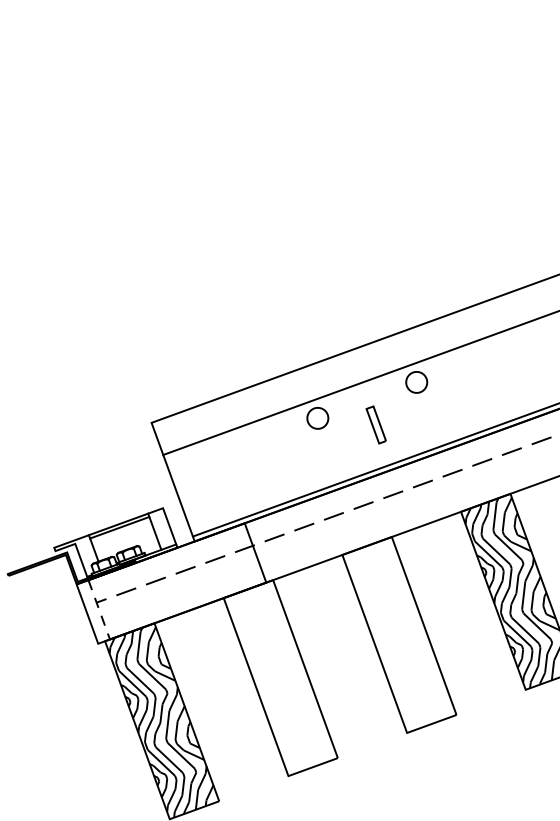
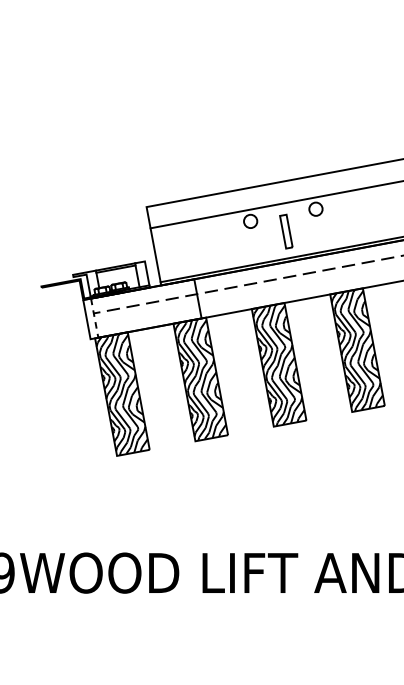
part: (376, 424) -> (286, 231), size x1.43
hatch: (400, 635) -> (279, 365), added
hatch: (281, 678) -> (201, 379), added

